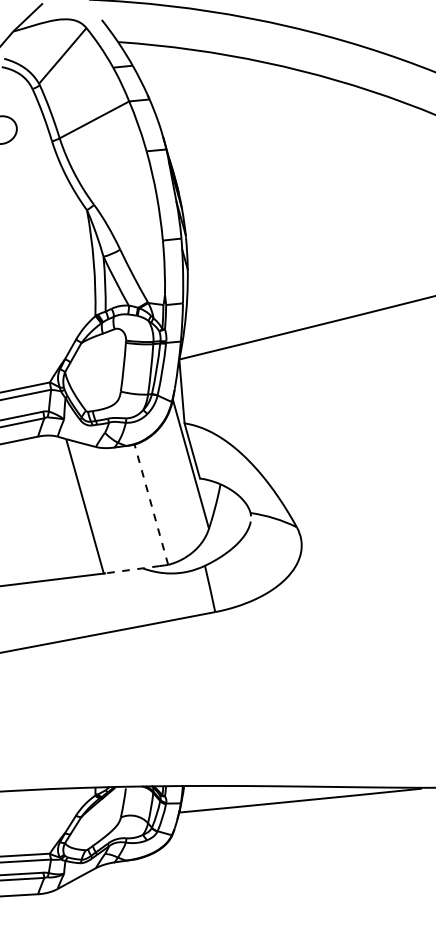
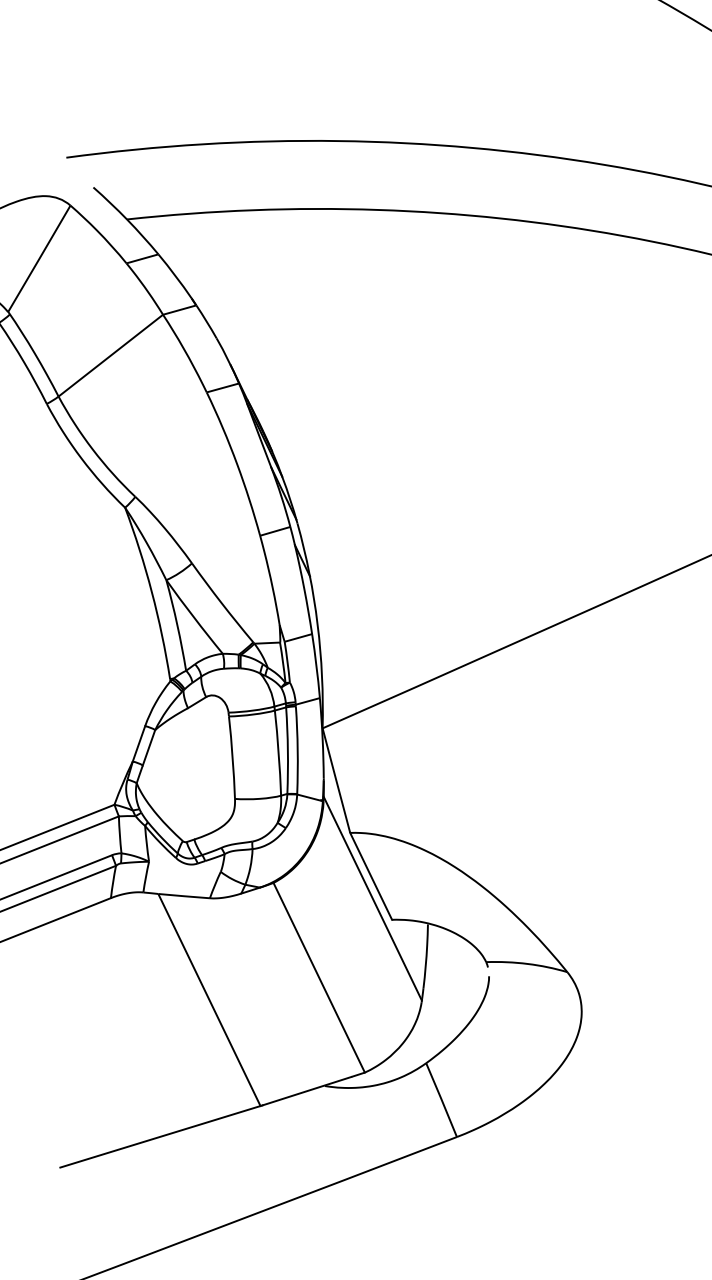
line: (151, 504) -> (319, 977), dashed -> solid
line: (132, 569) -> (306, 1090), dashed -> solid

